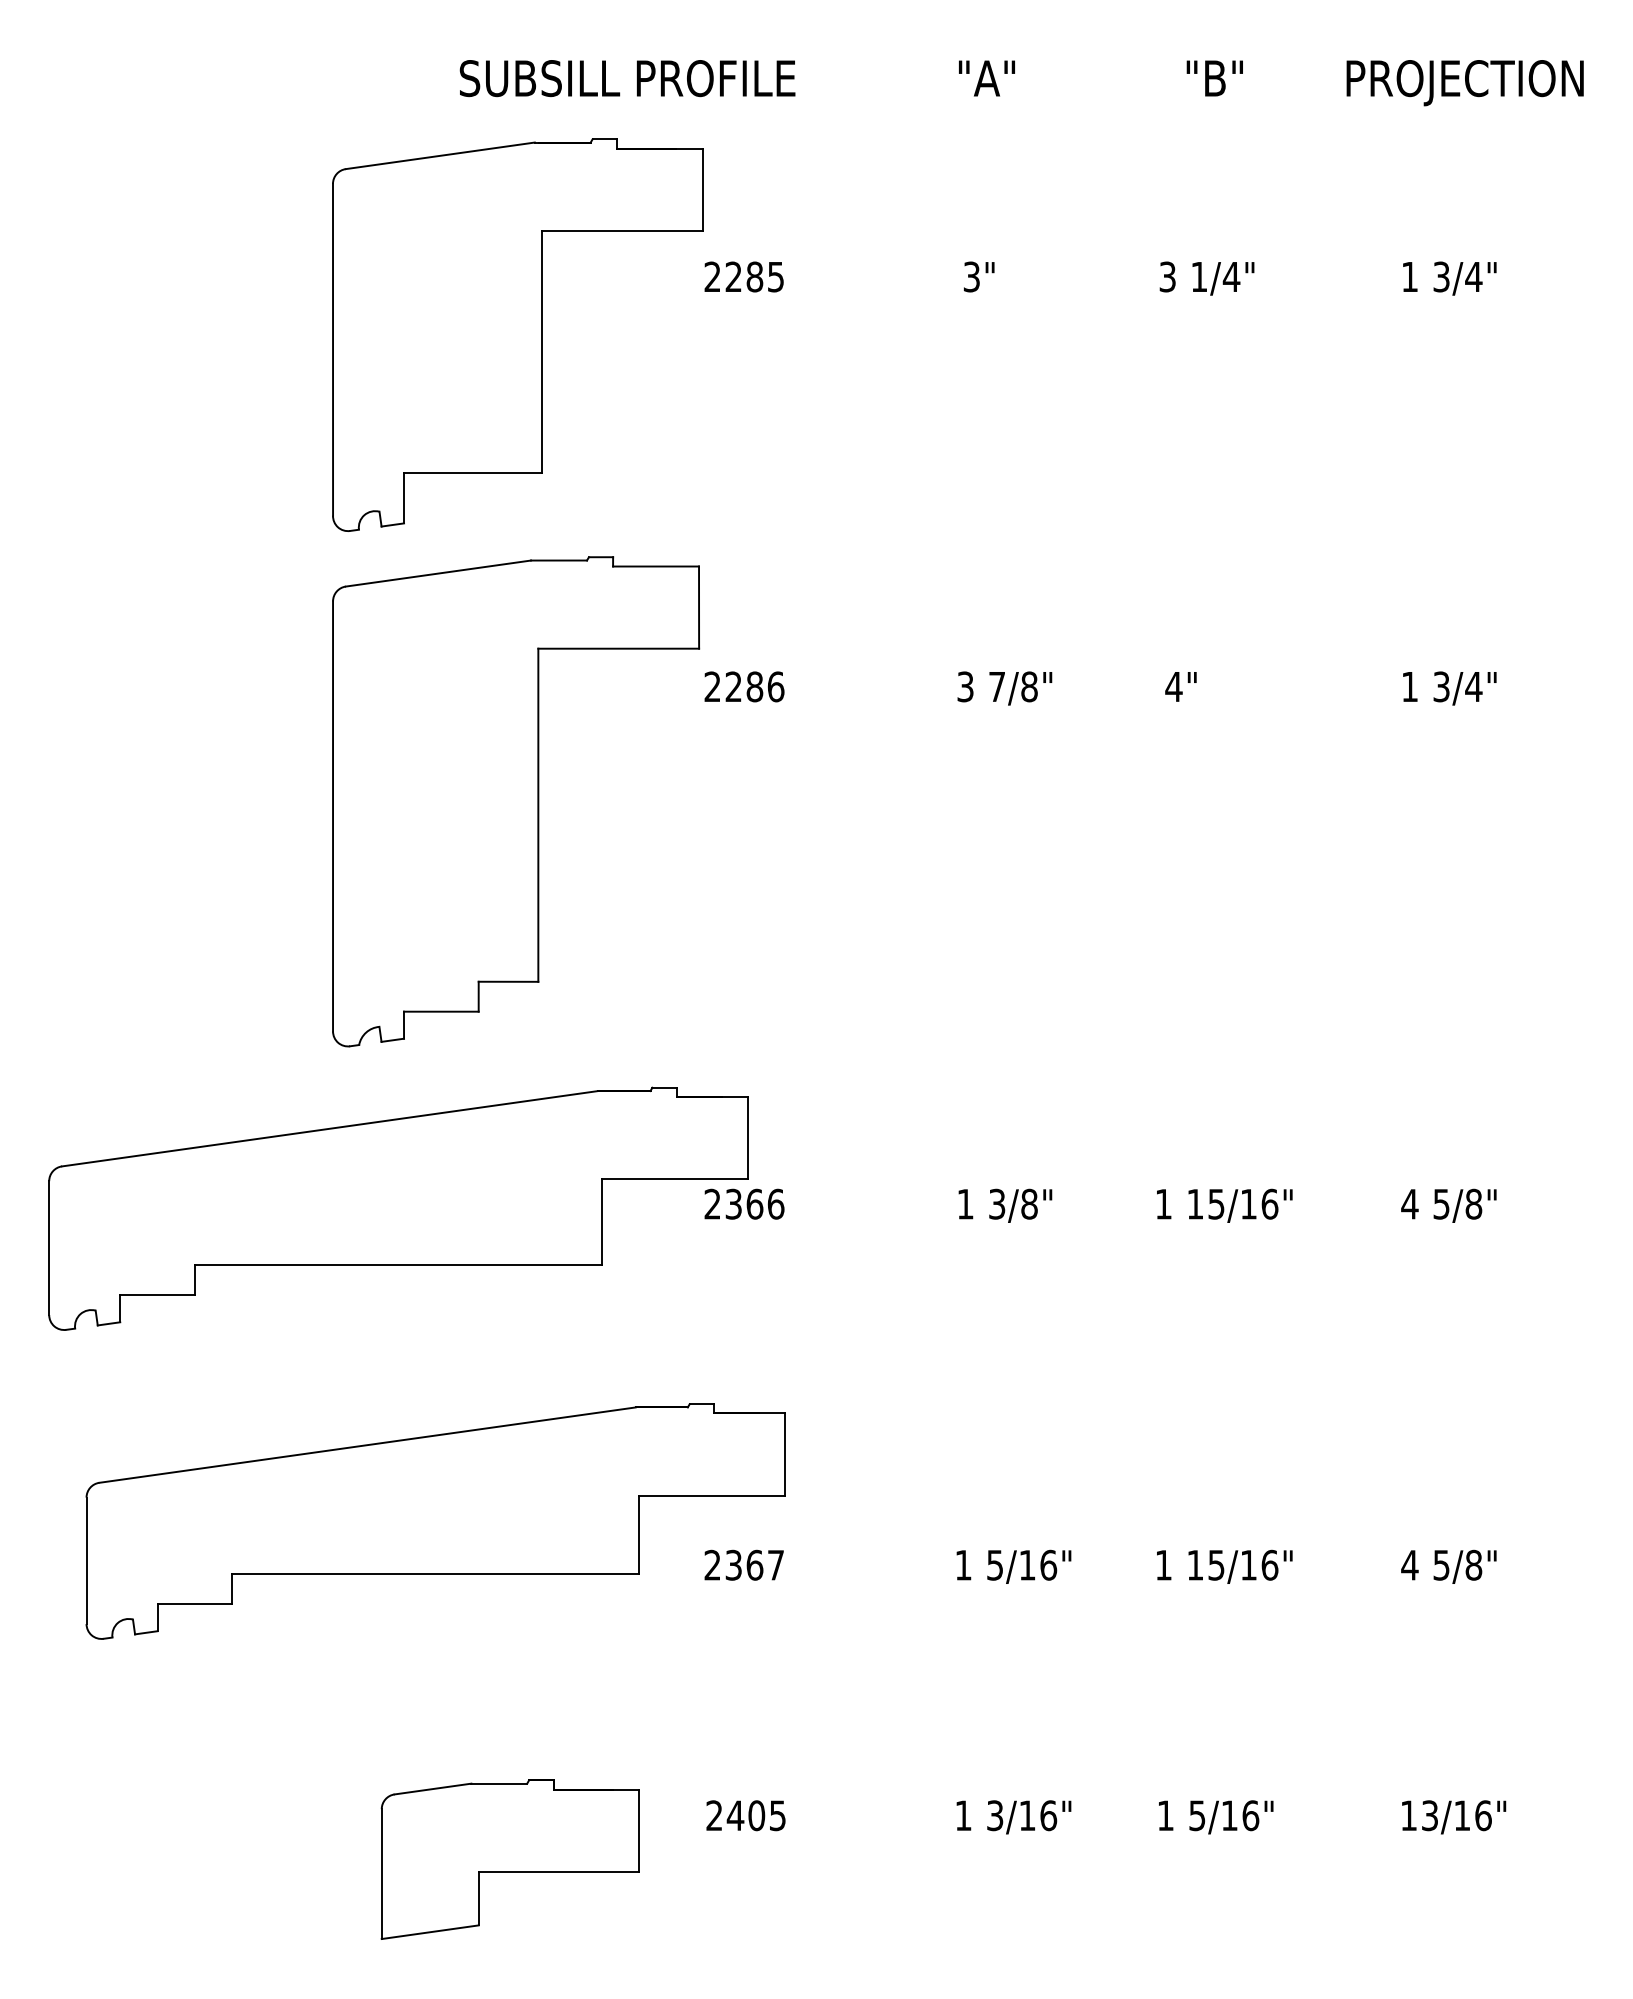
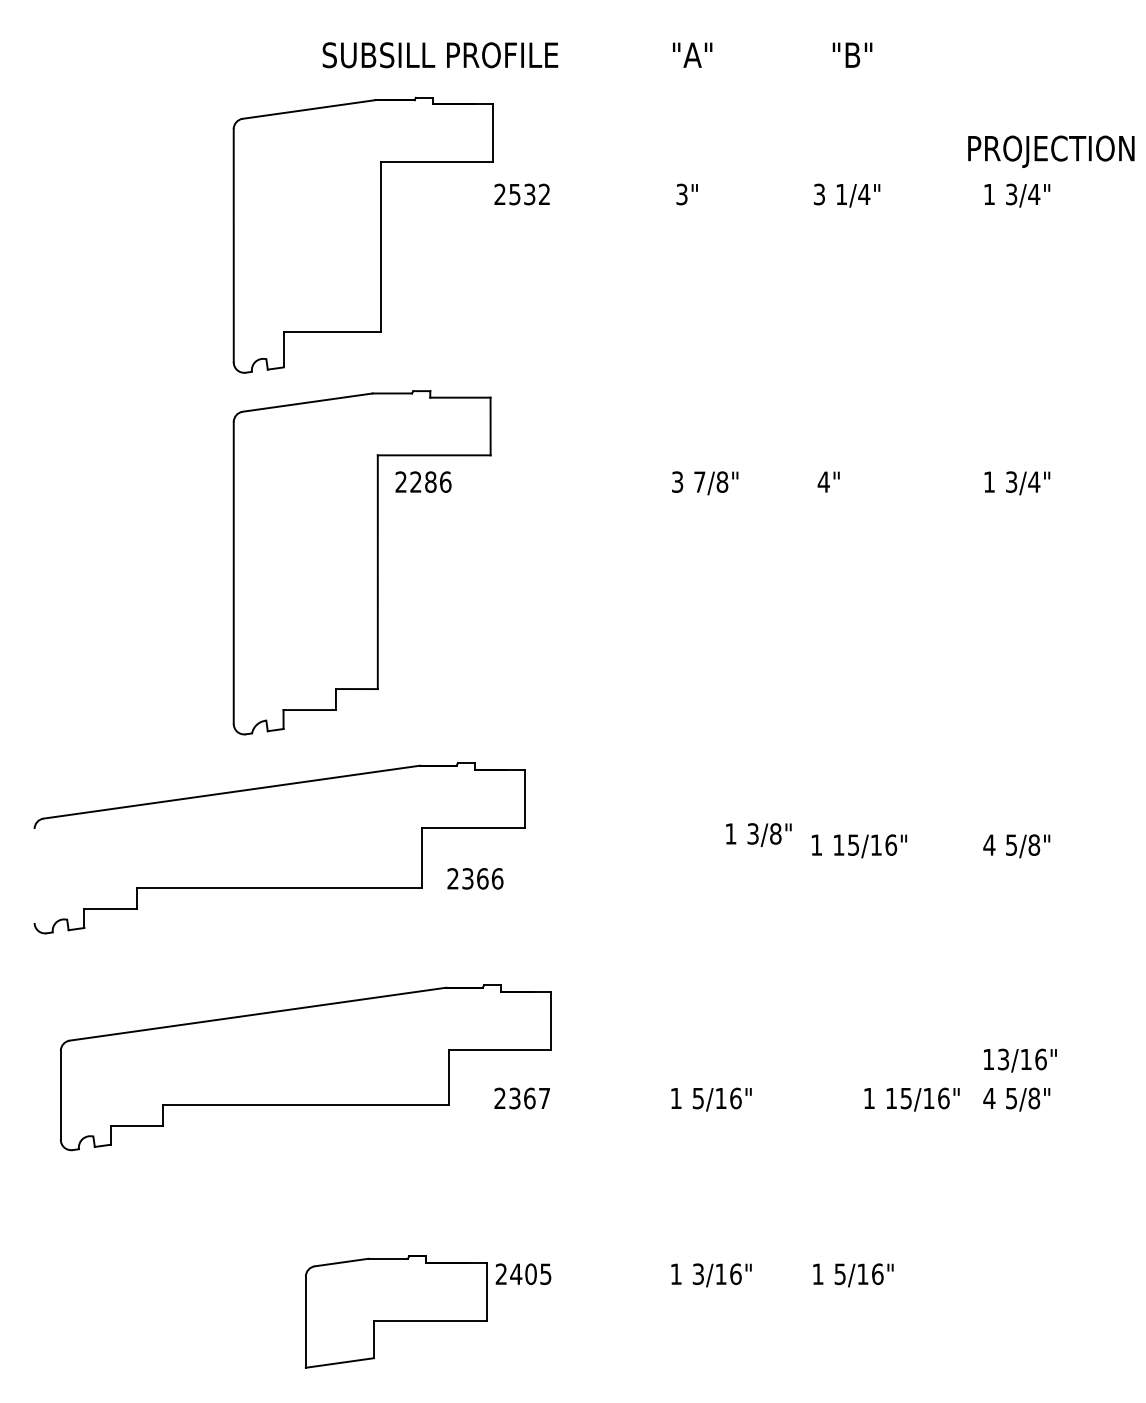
text: (1464, 83) -> (1050, 152), moved
text: (754, 276) -> (529, 194), 2285 -> 2532
text: (744, 686) -> (423, 481), moved
text: (744, 1203) -> (475, 878), moved
text: (1005, 1205) -> (758, 834), moved
line: (49, 1248) -> (34, 876), removed
text: (1224, 1566) -> (911, 1099), moved
text: (1454, 1817) -> (1020, 1060), moved
part: (509, 1859) -> (395, 1311), moved

